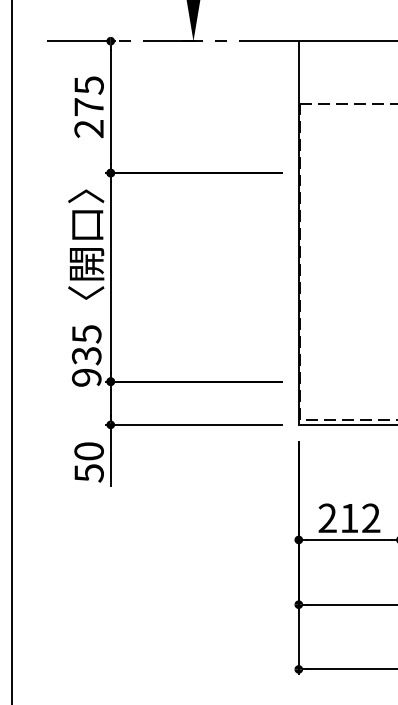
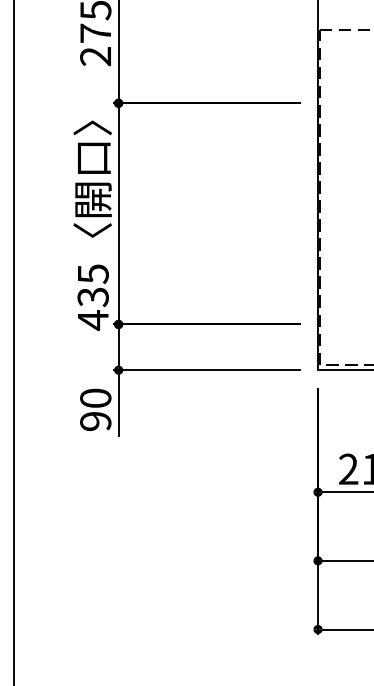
text: (86, 377) -> (92, 320), 935 -> 435
text: (88, 473) -> (95, 421), 50 -> 90

